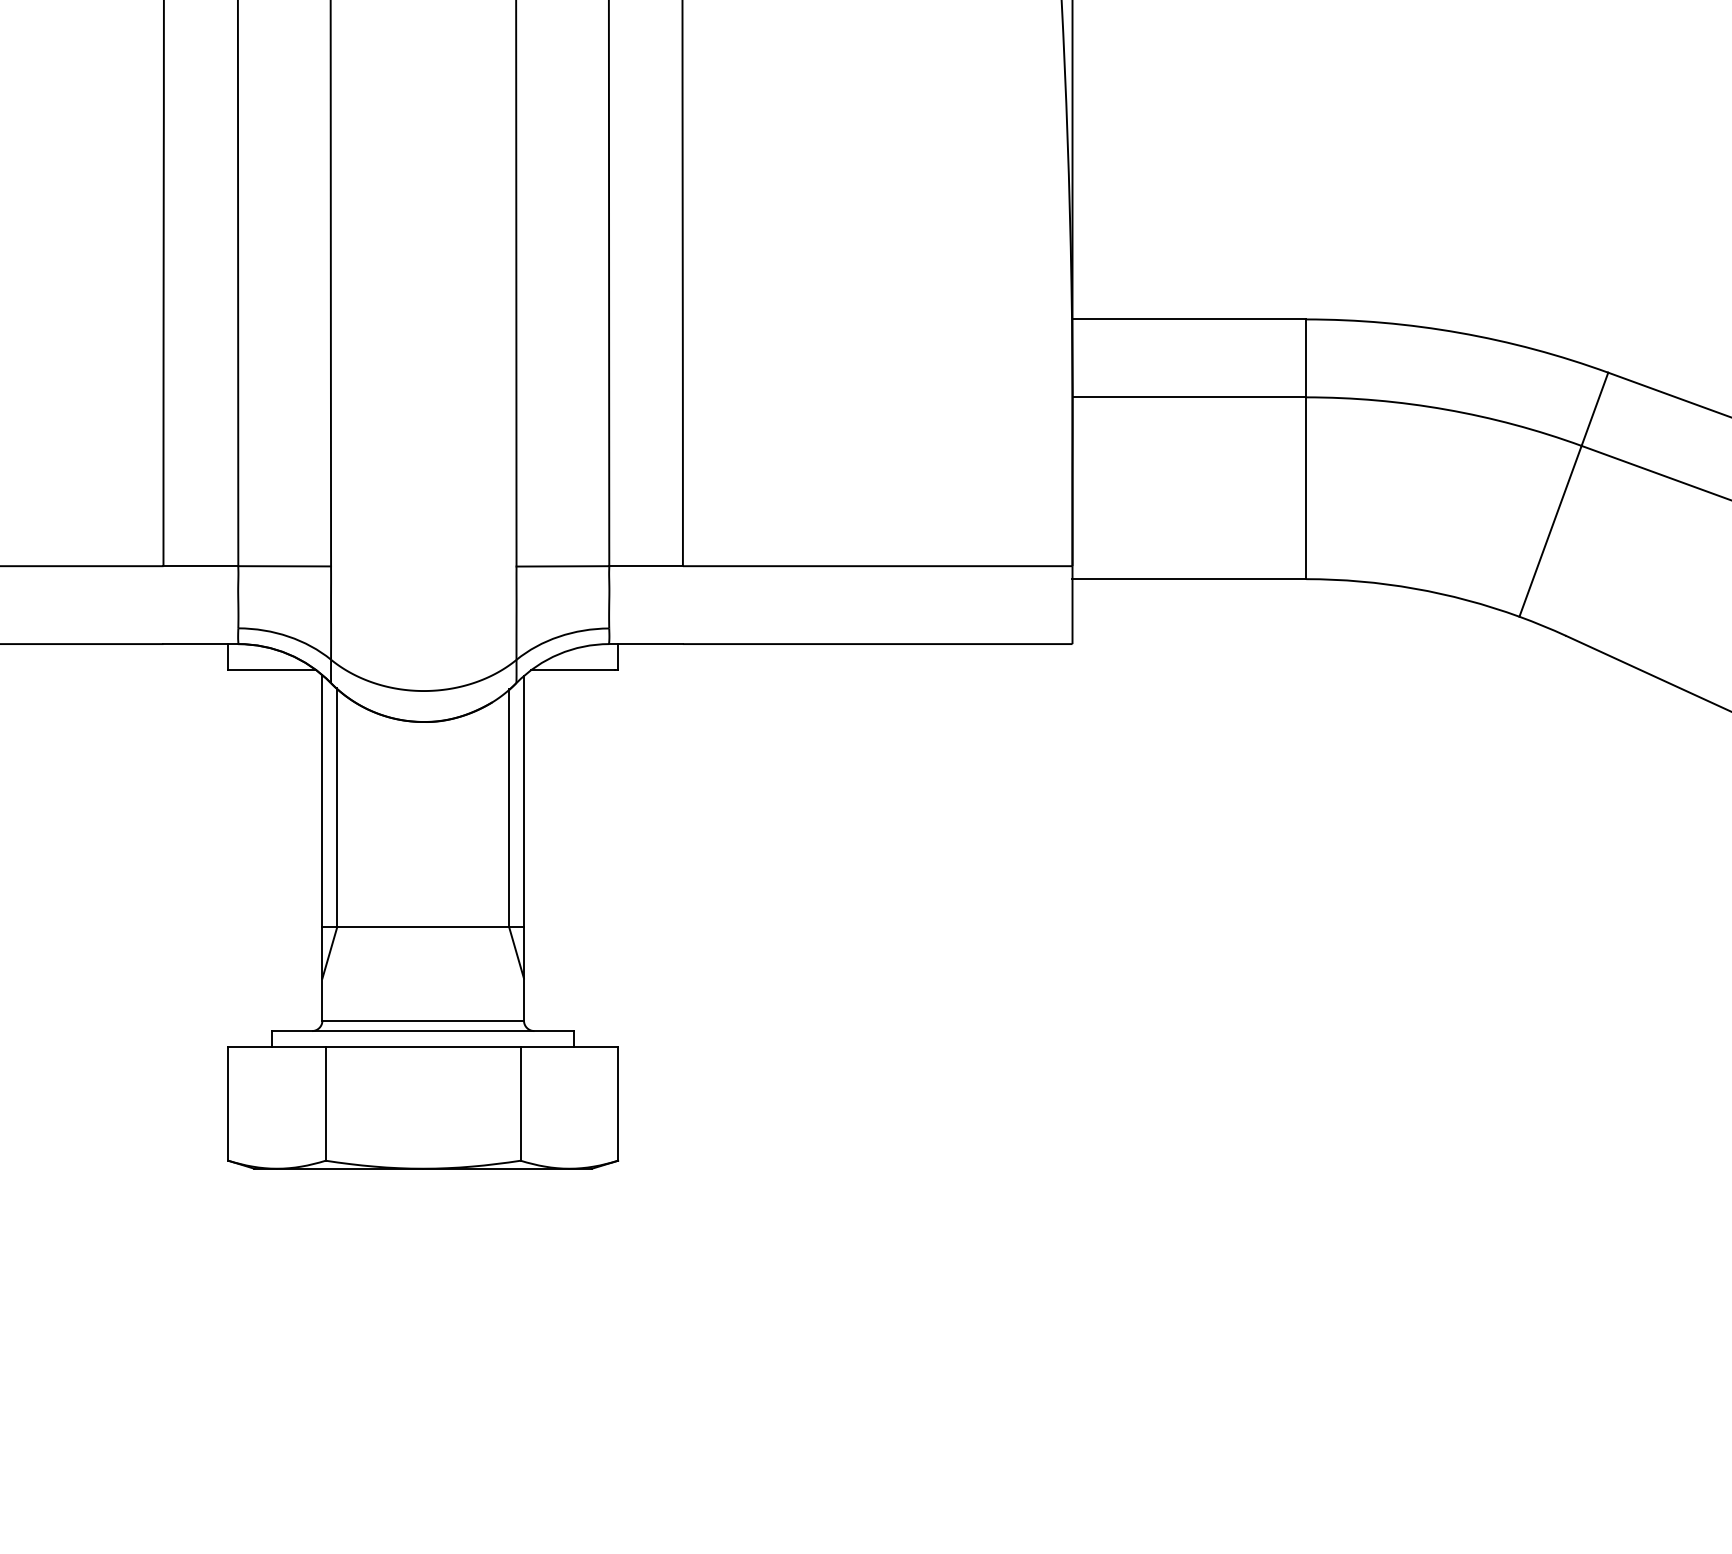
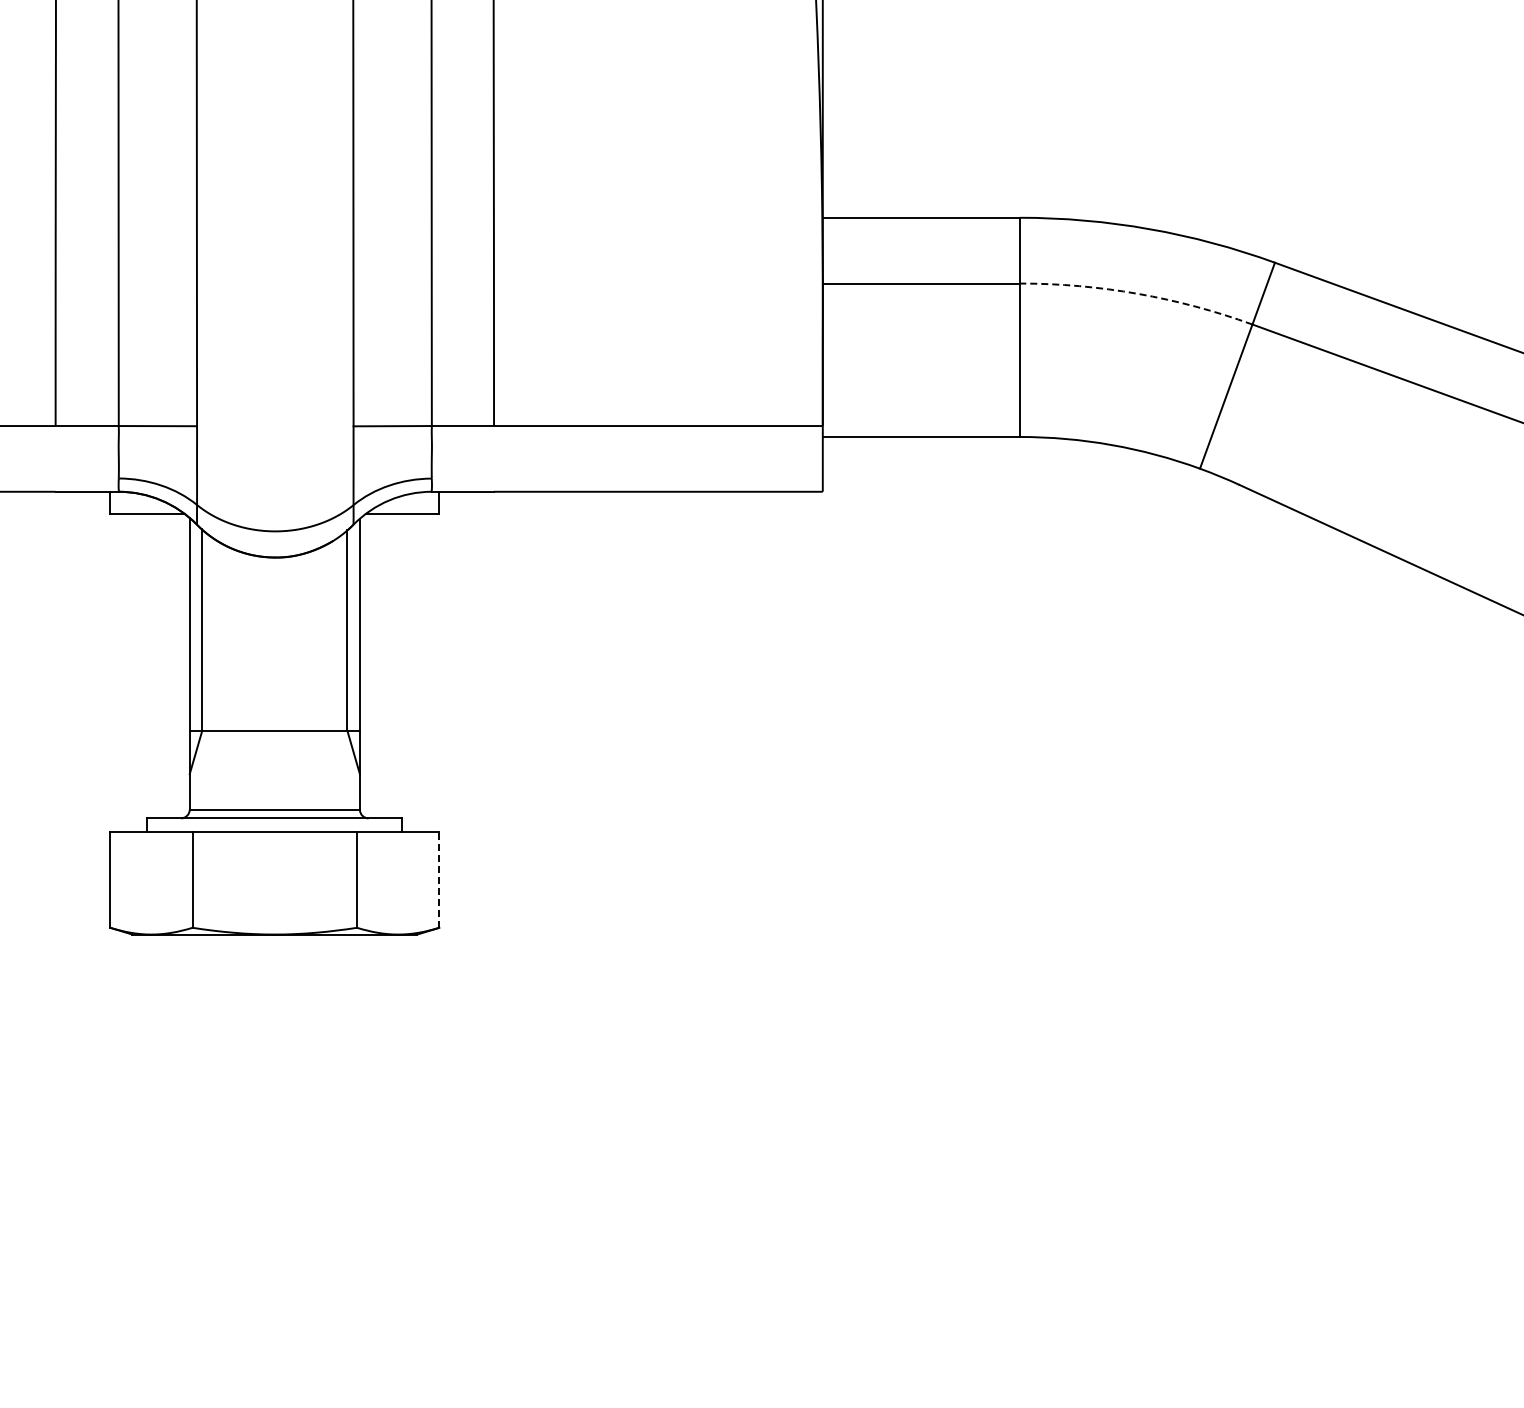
arc: (1446, 409) -> (1138, 293), solid -> dashed
line: (618, 1103) -> (439, 879), solid -> dashed

